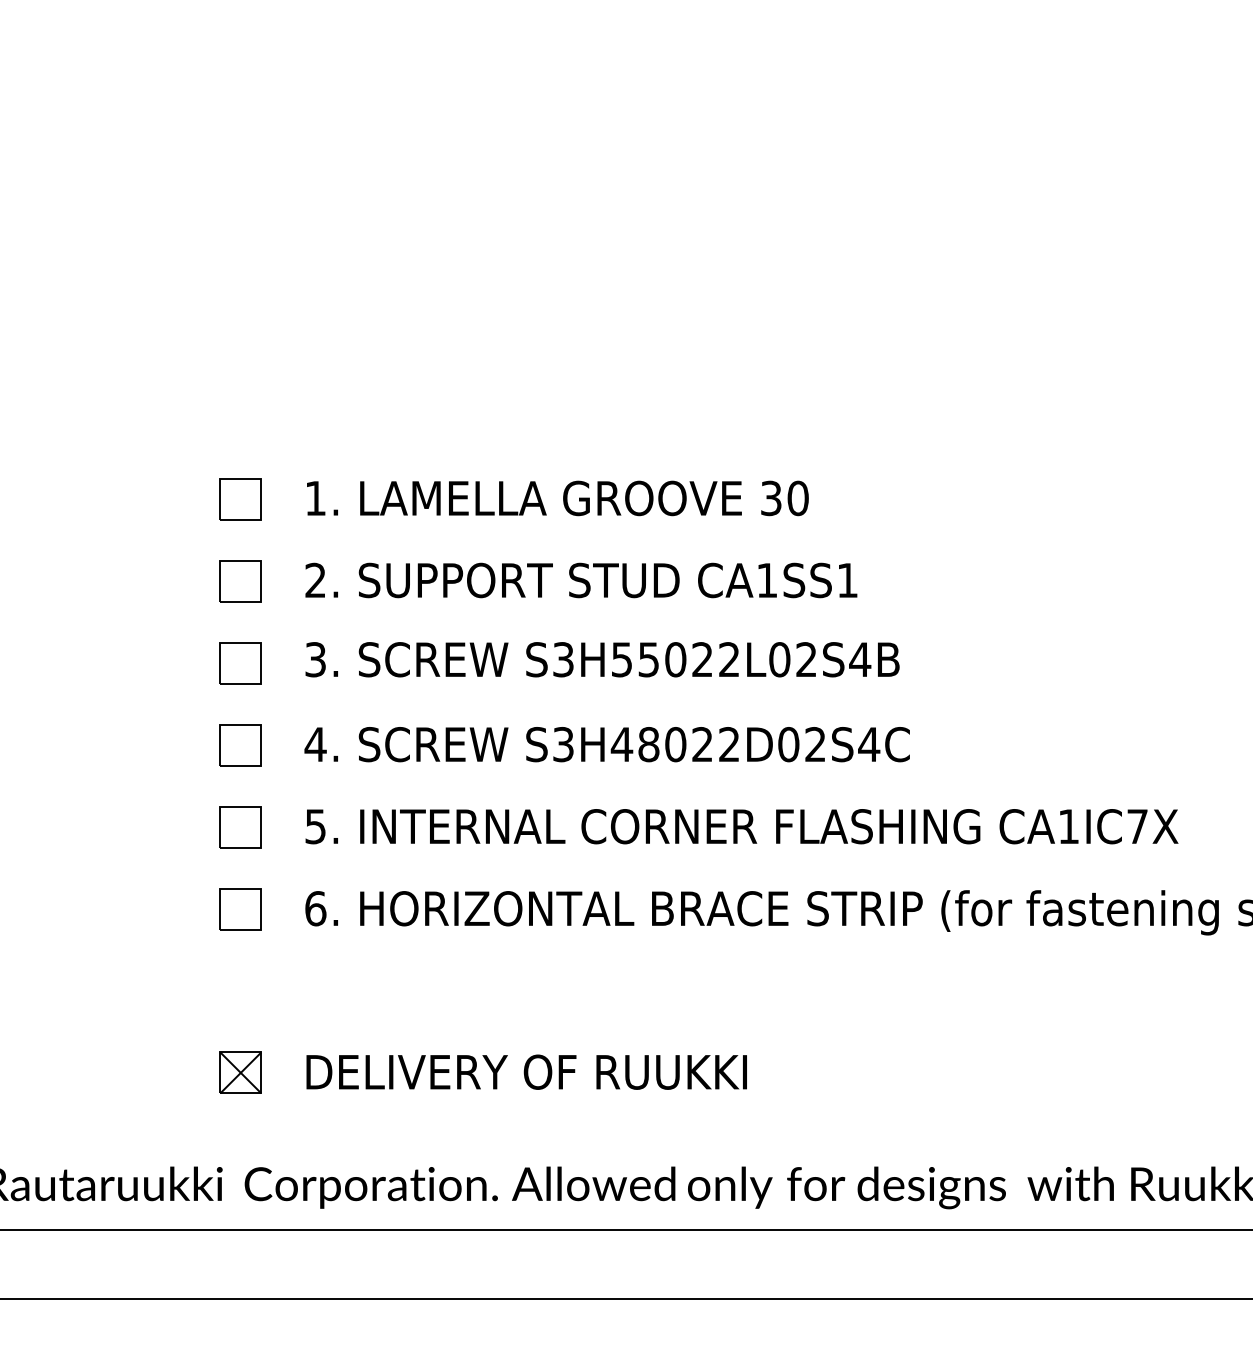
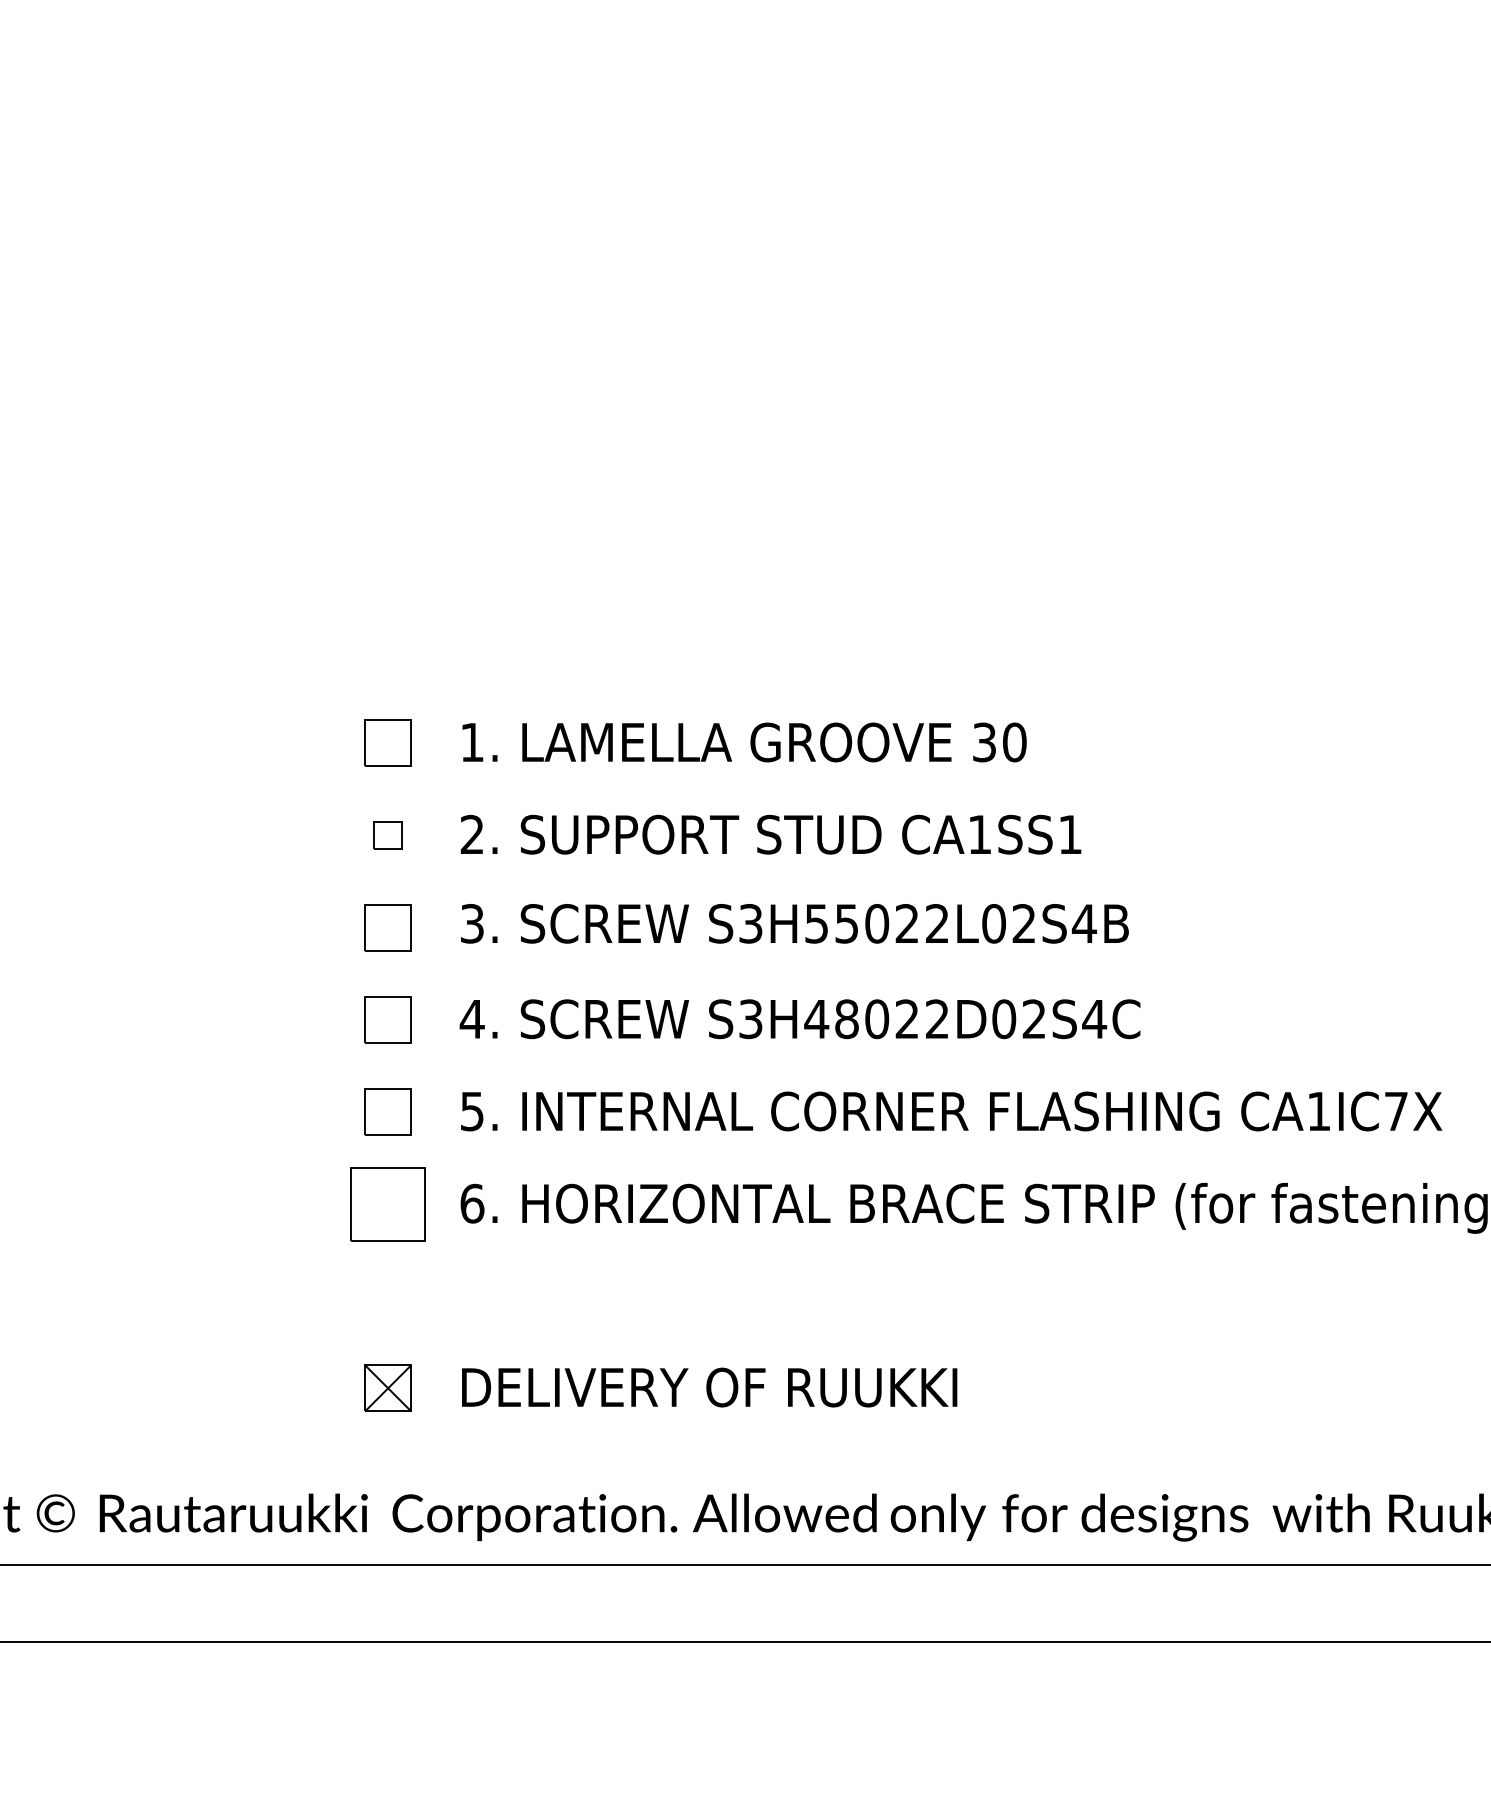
part: (240, 581) -> (387, 835), size x0.6
part: (240, 909) -> (387, 1204), size x1.6

